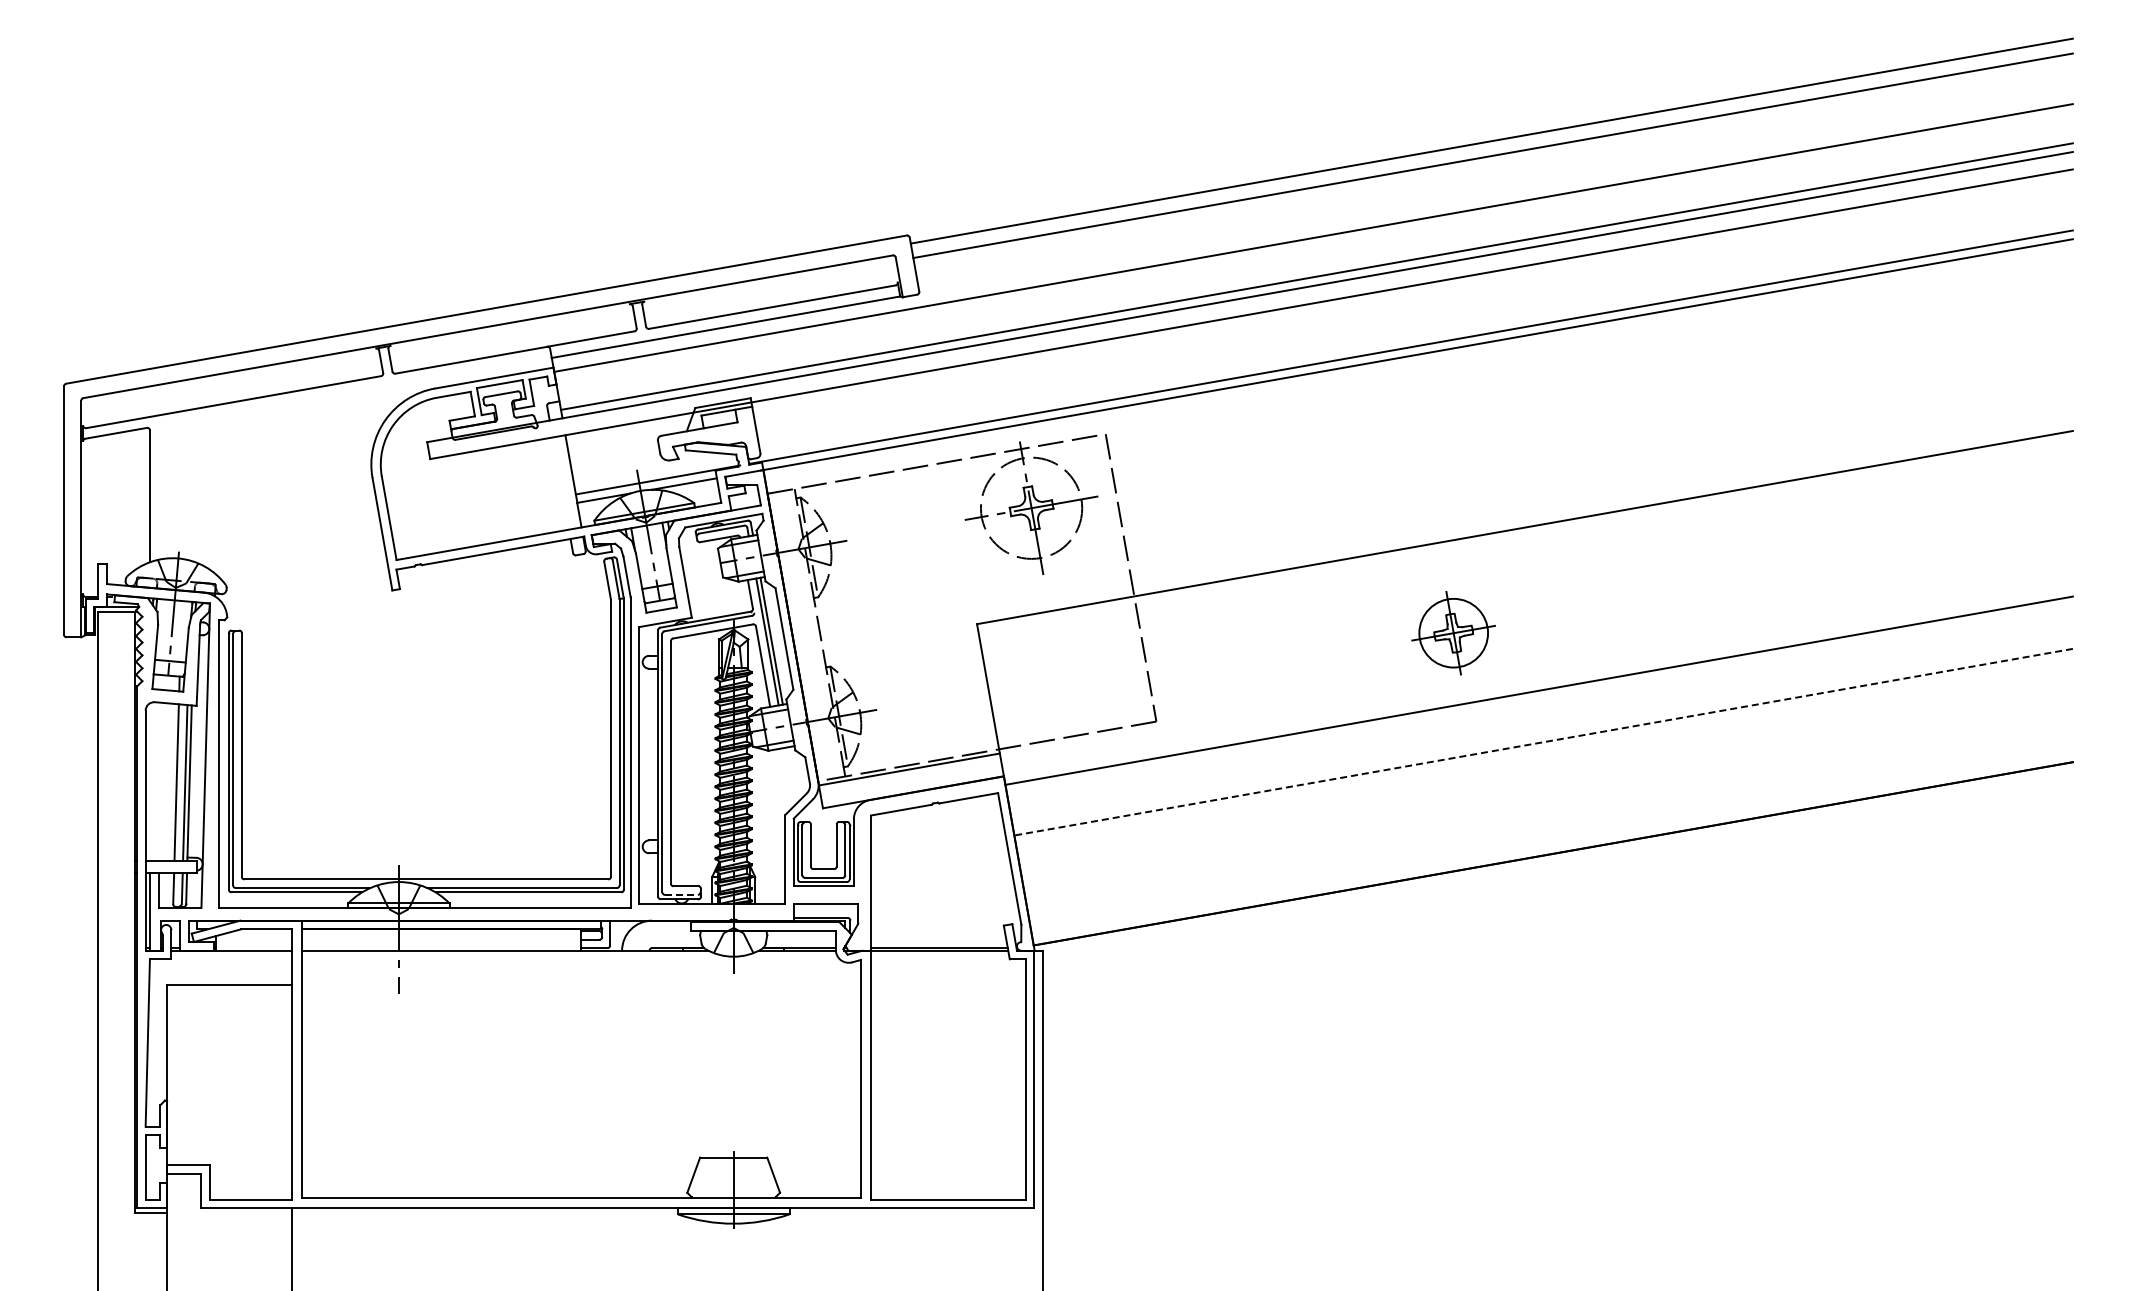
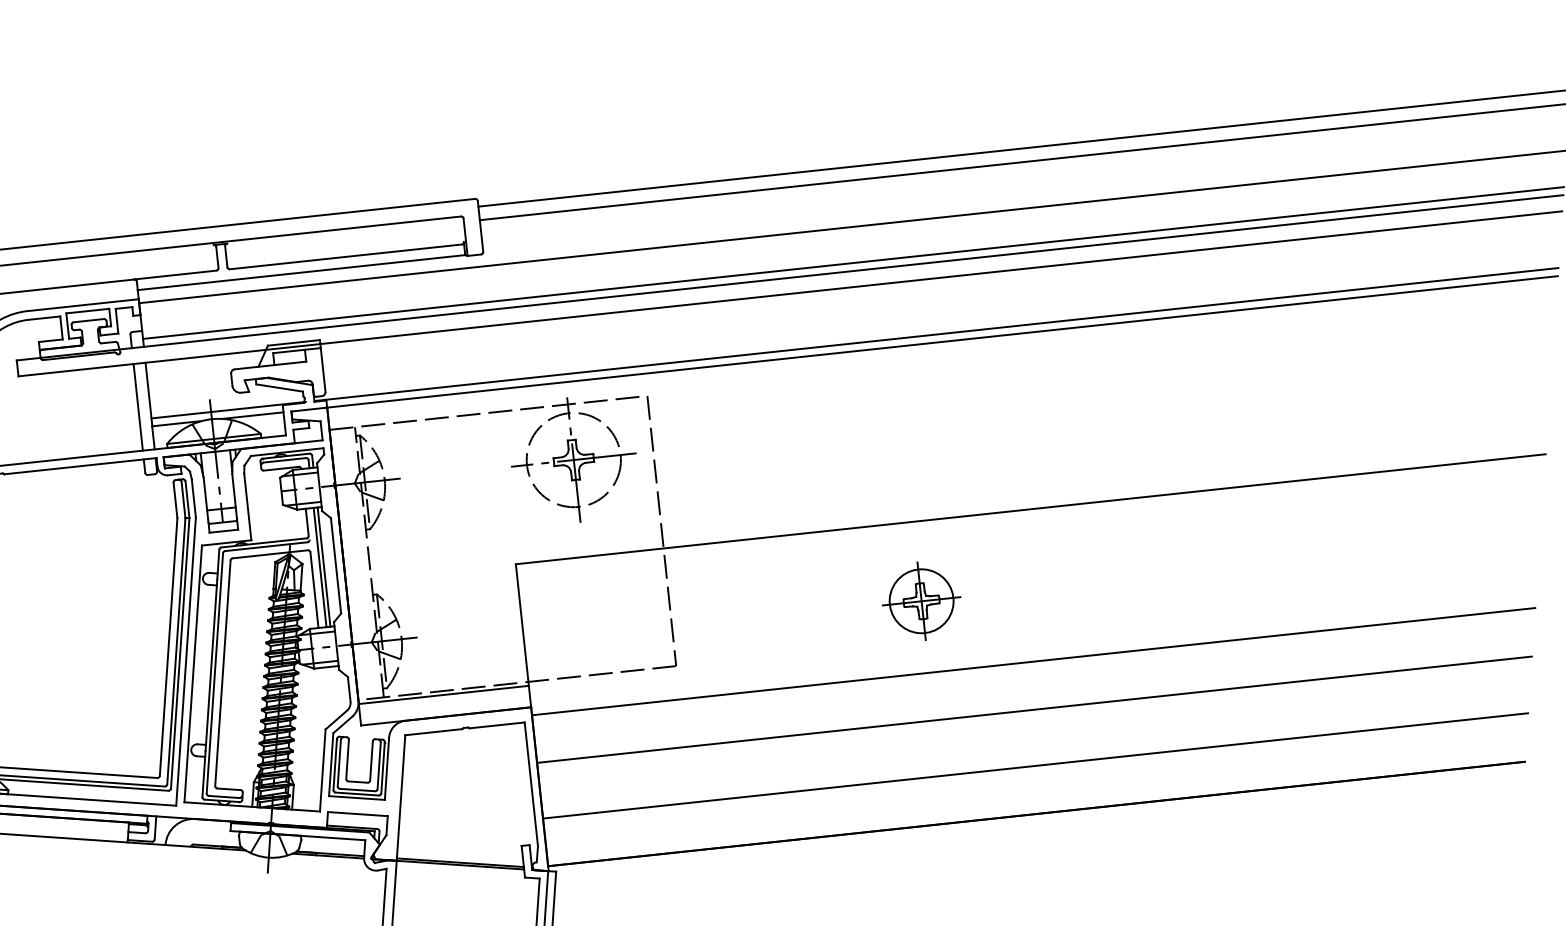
line: (560, 483) -> (137, 407), added
part: (1453, 633) -> (921, 601), moved
line: (1543, 742) -> (1034, 710), dashed -> solid
line: (1548, 801) -> (1035, 765), added
line: (681, 894) -> (224, 796), dashed -> solid

